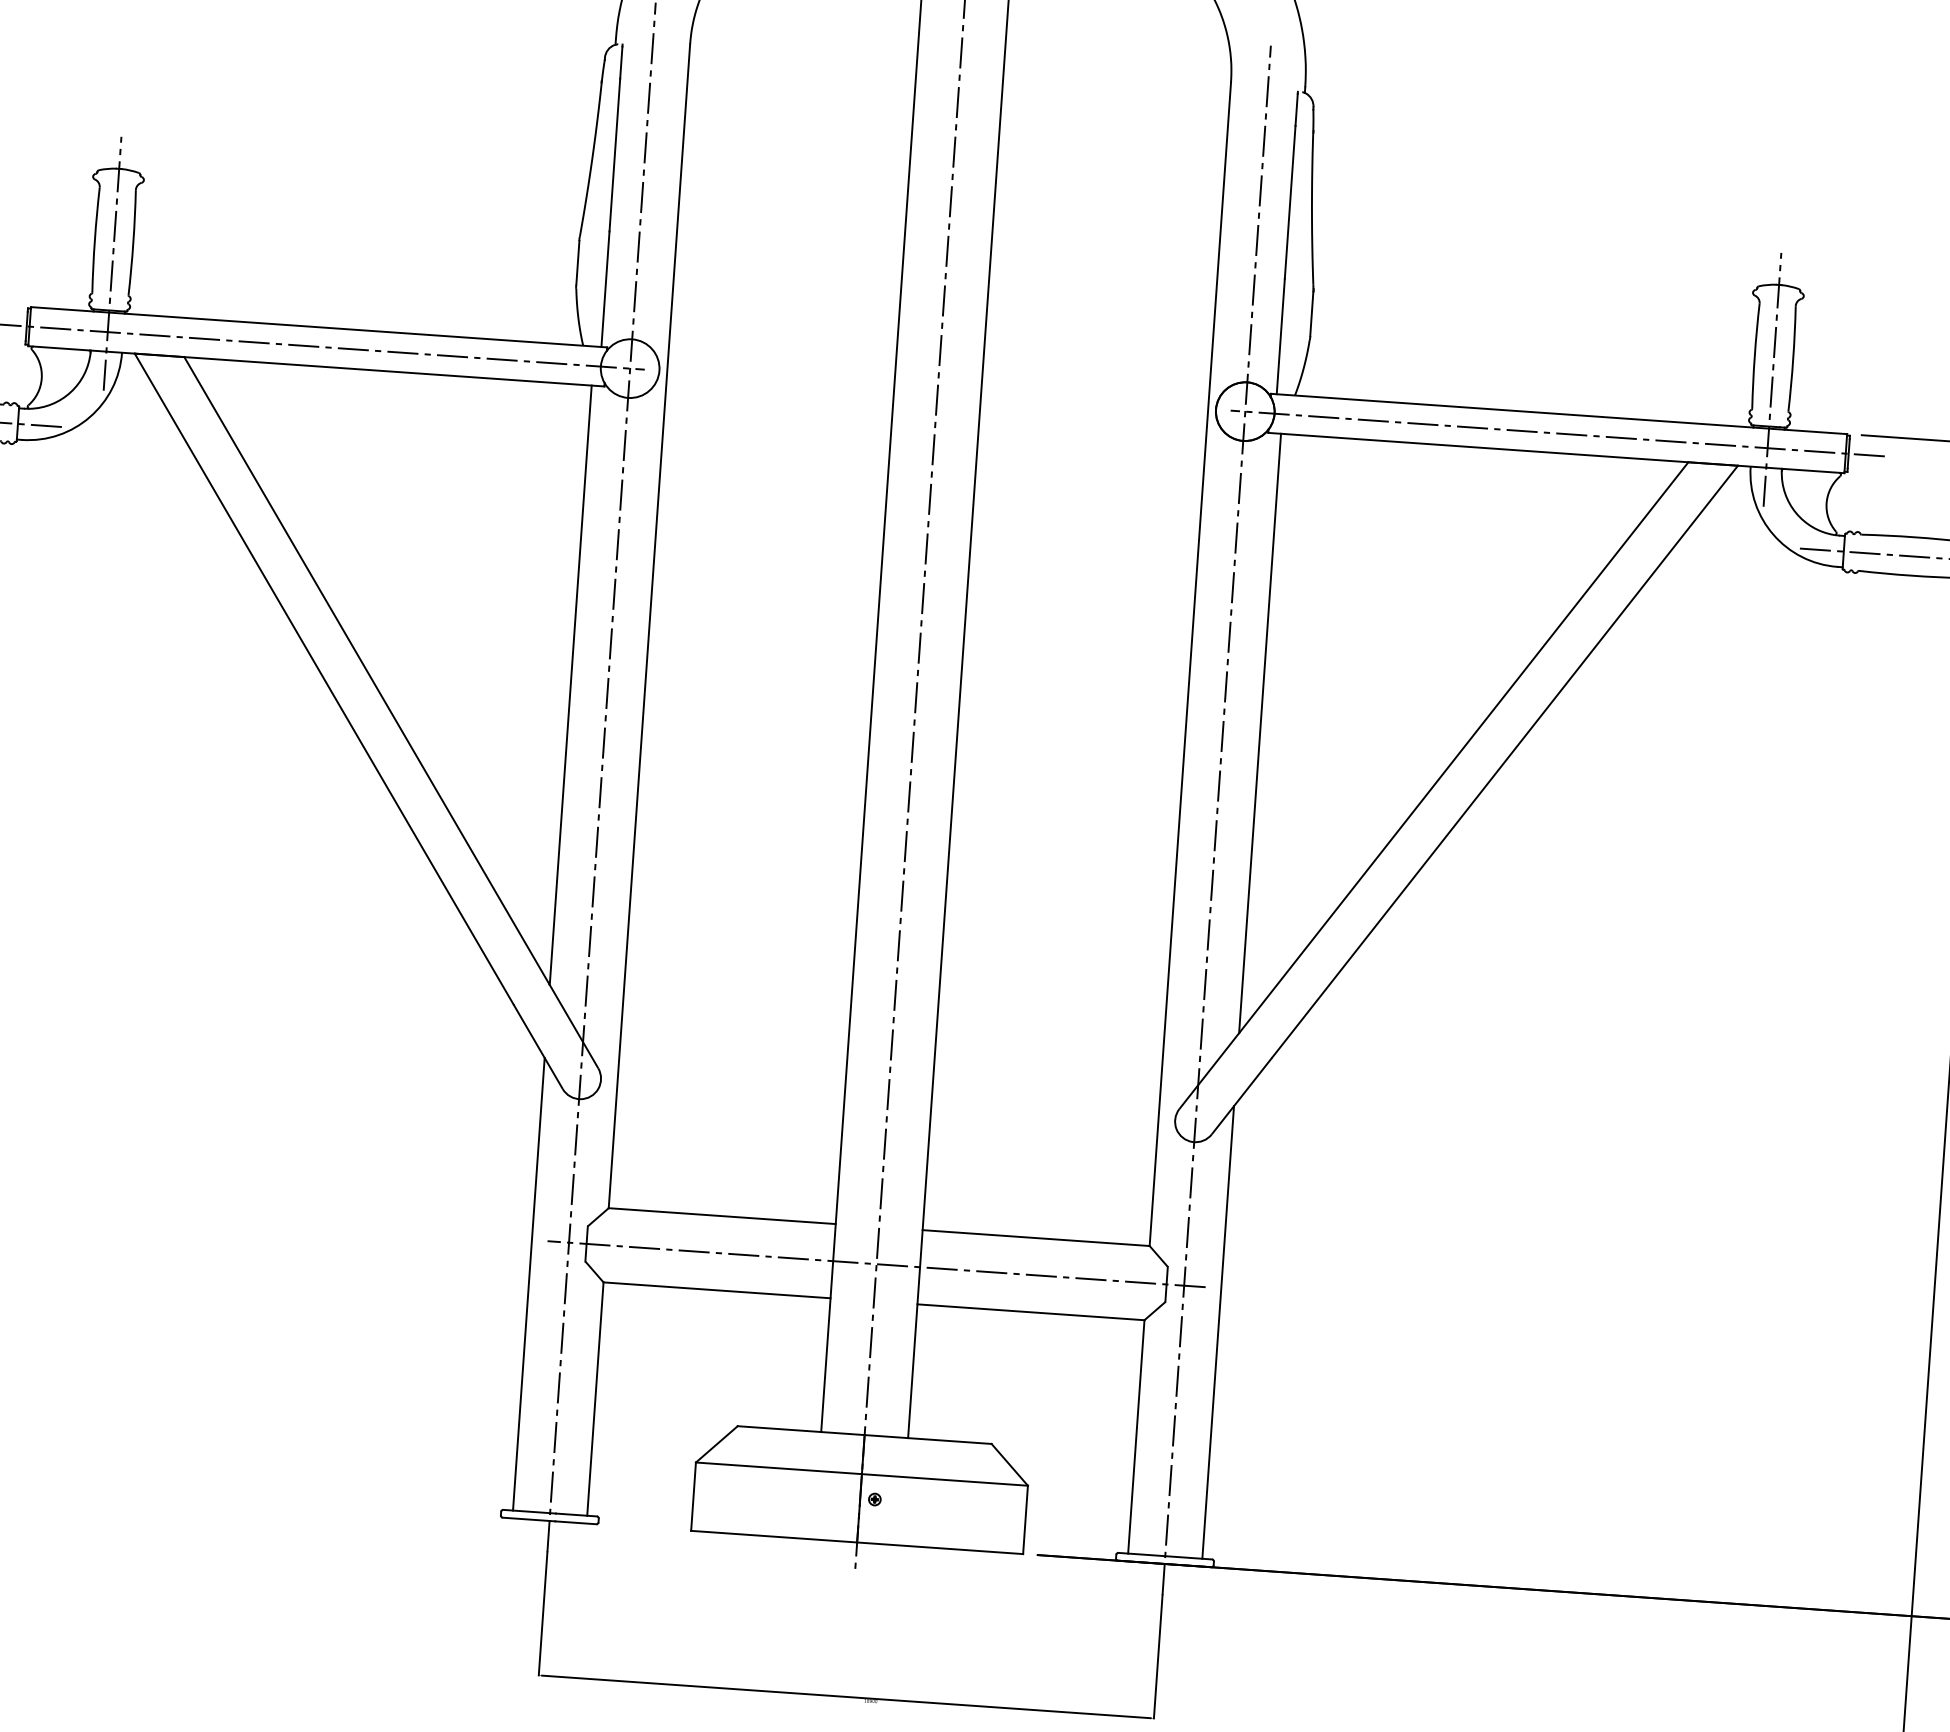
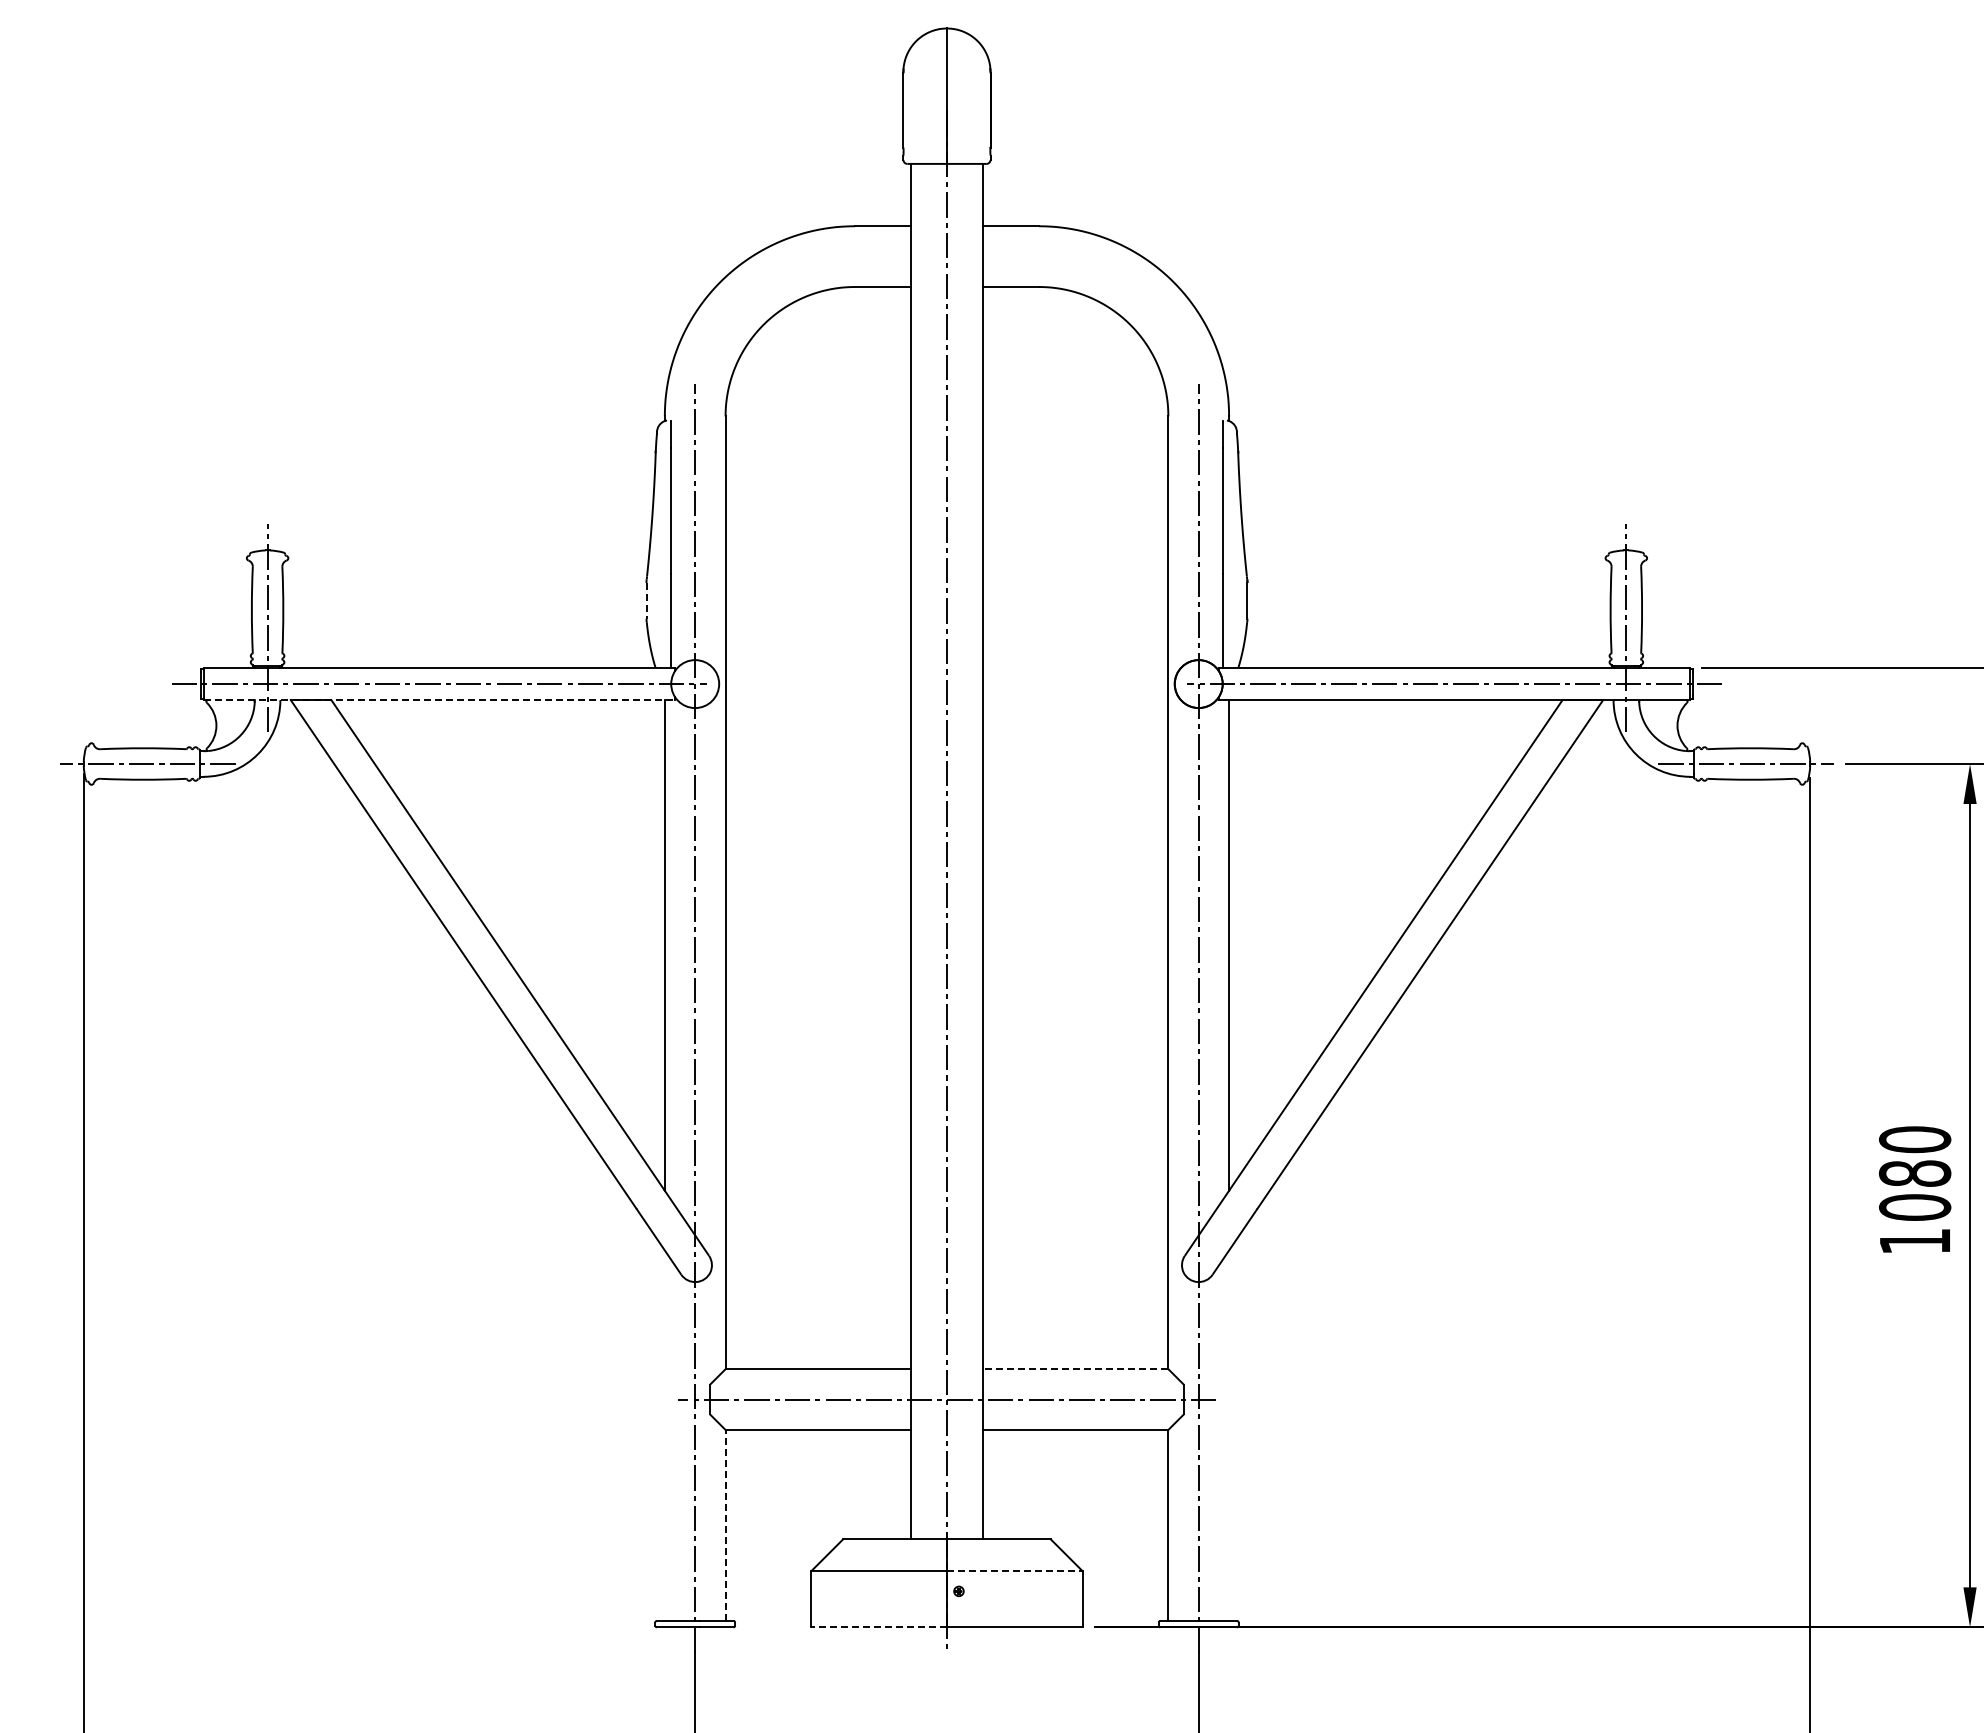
line: (577, 262) -> (646, 600), solid -> dashed
line: (316, 366) -> (439, 700), solid -> dashed
line: (1036, 1238) -> (1075, 1369), solid -> dashed
line: (528, 1283) -> (664, 1435), removed
line: (1218, 1332) -> (1229, 1435), removed
line: (595, 1399) -> (725, 1525), solid -> dashed
line: (944, 1480) -> (1014, 1571), solid -> dashed
line: (774, 1536) -> (879, 1627), solid -> dashed

